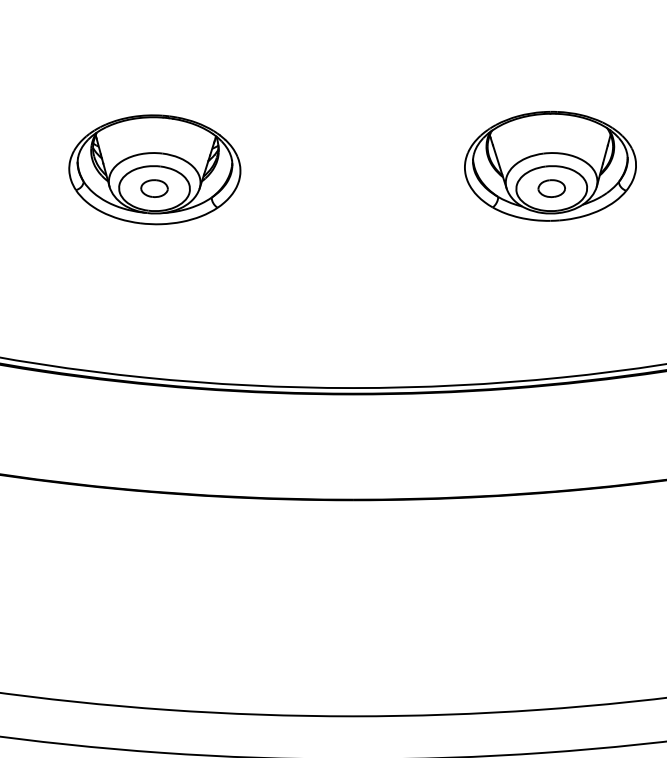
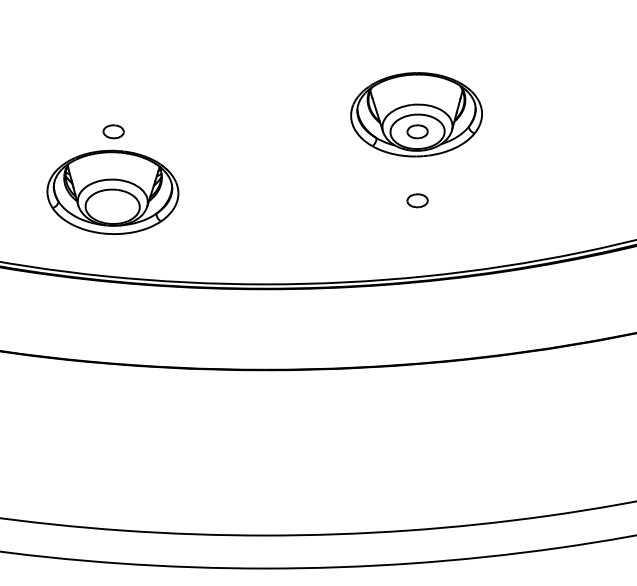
part: (154, 168) -> (112, 191), moved
part: (551, 278) -> (417, 200), added

